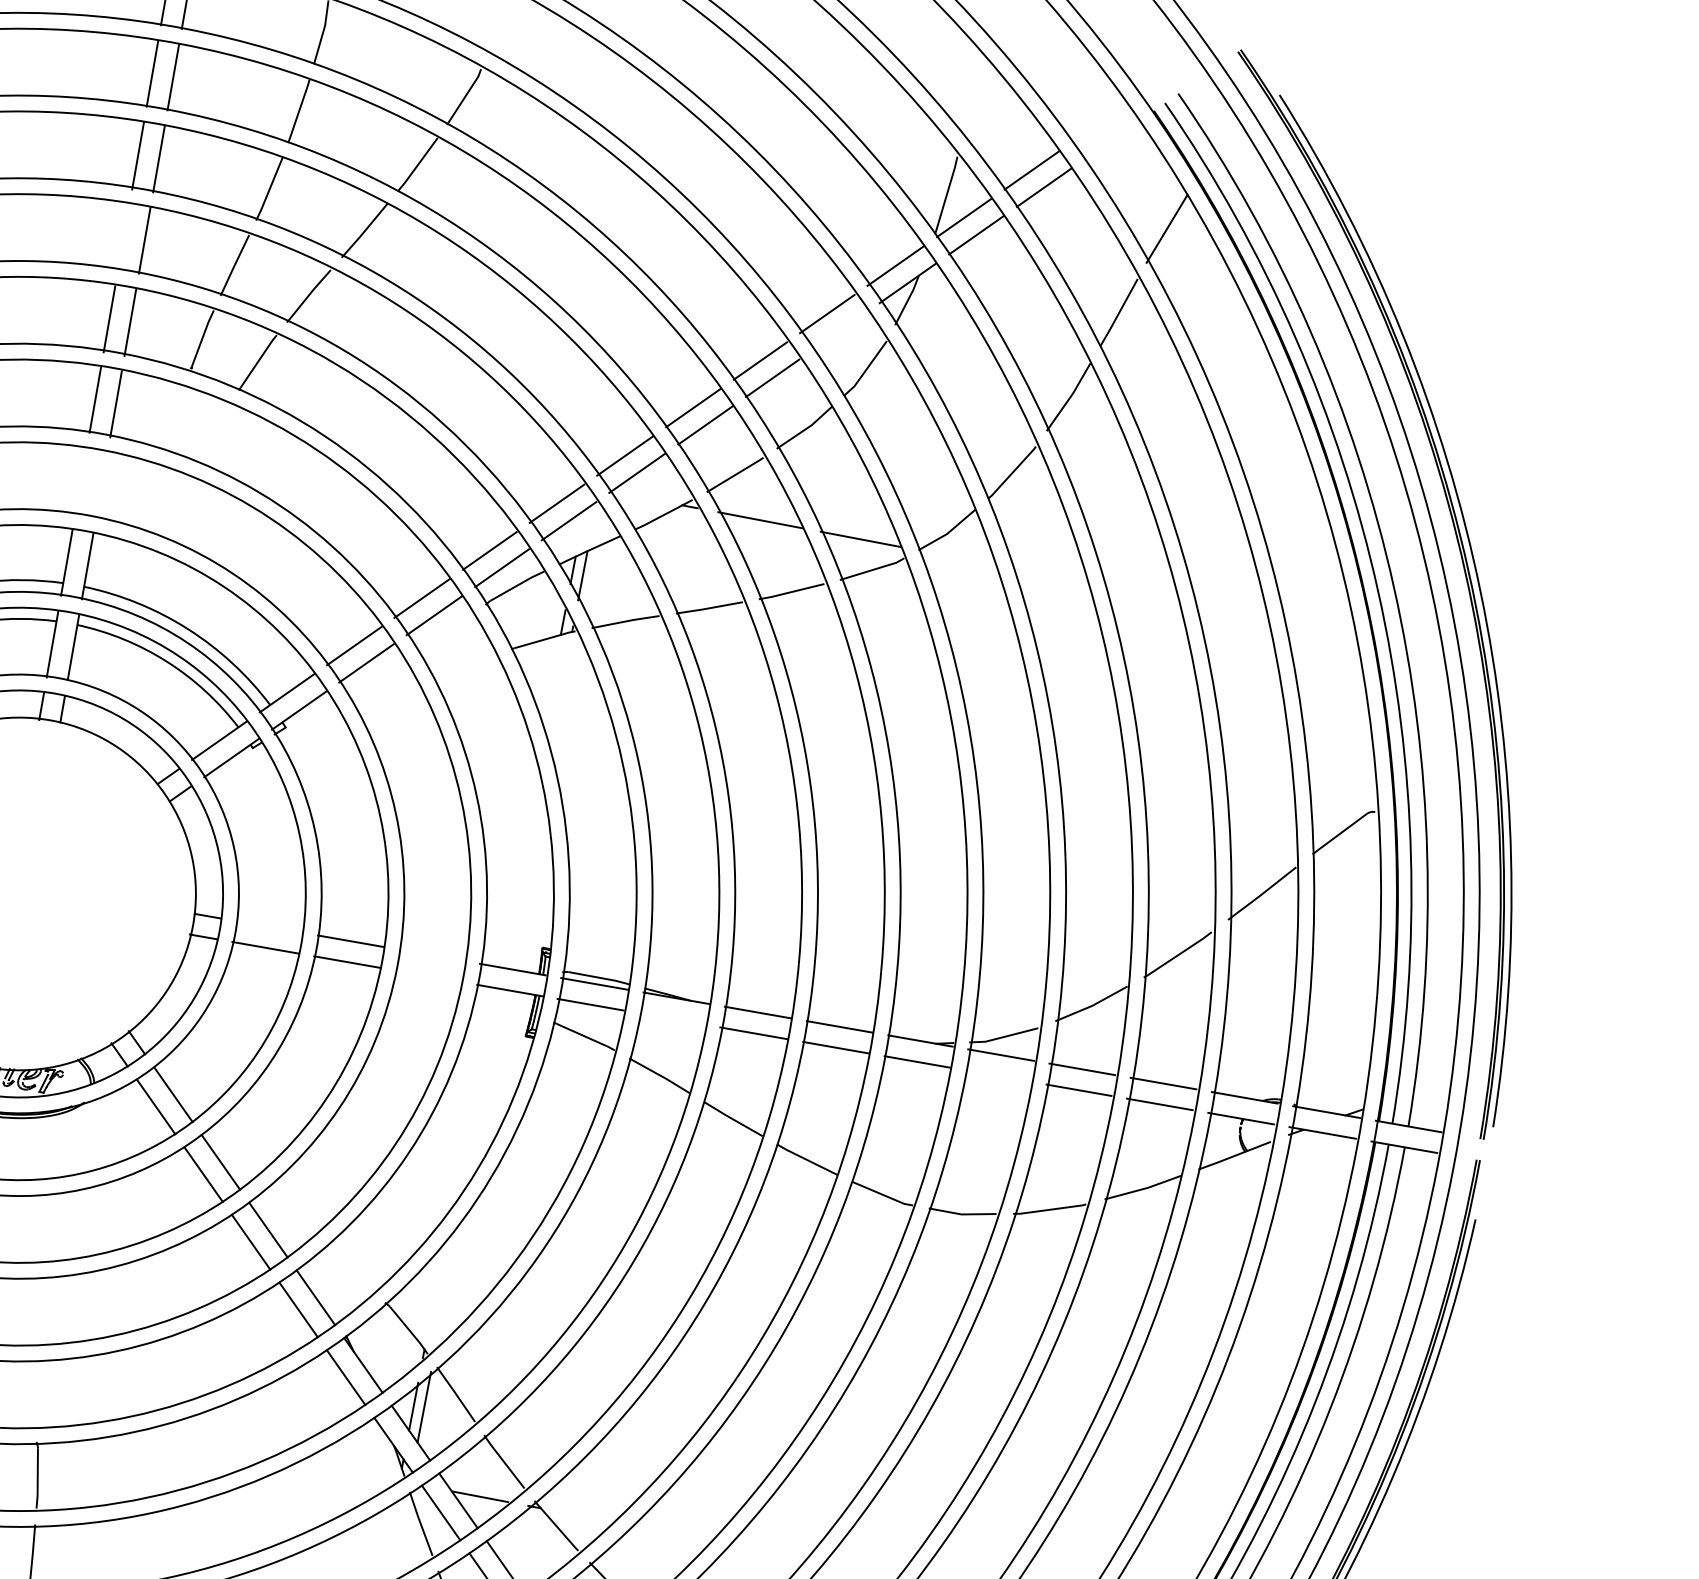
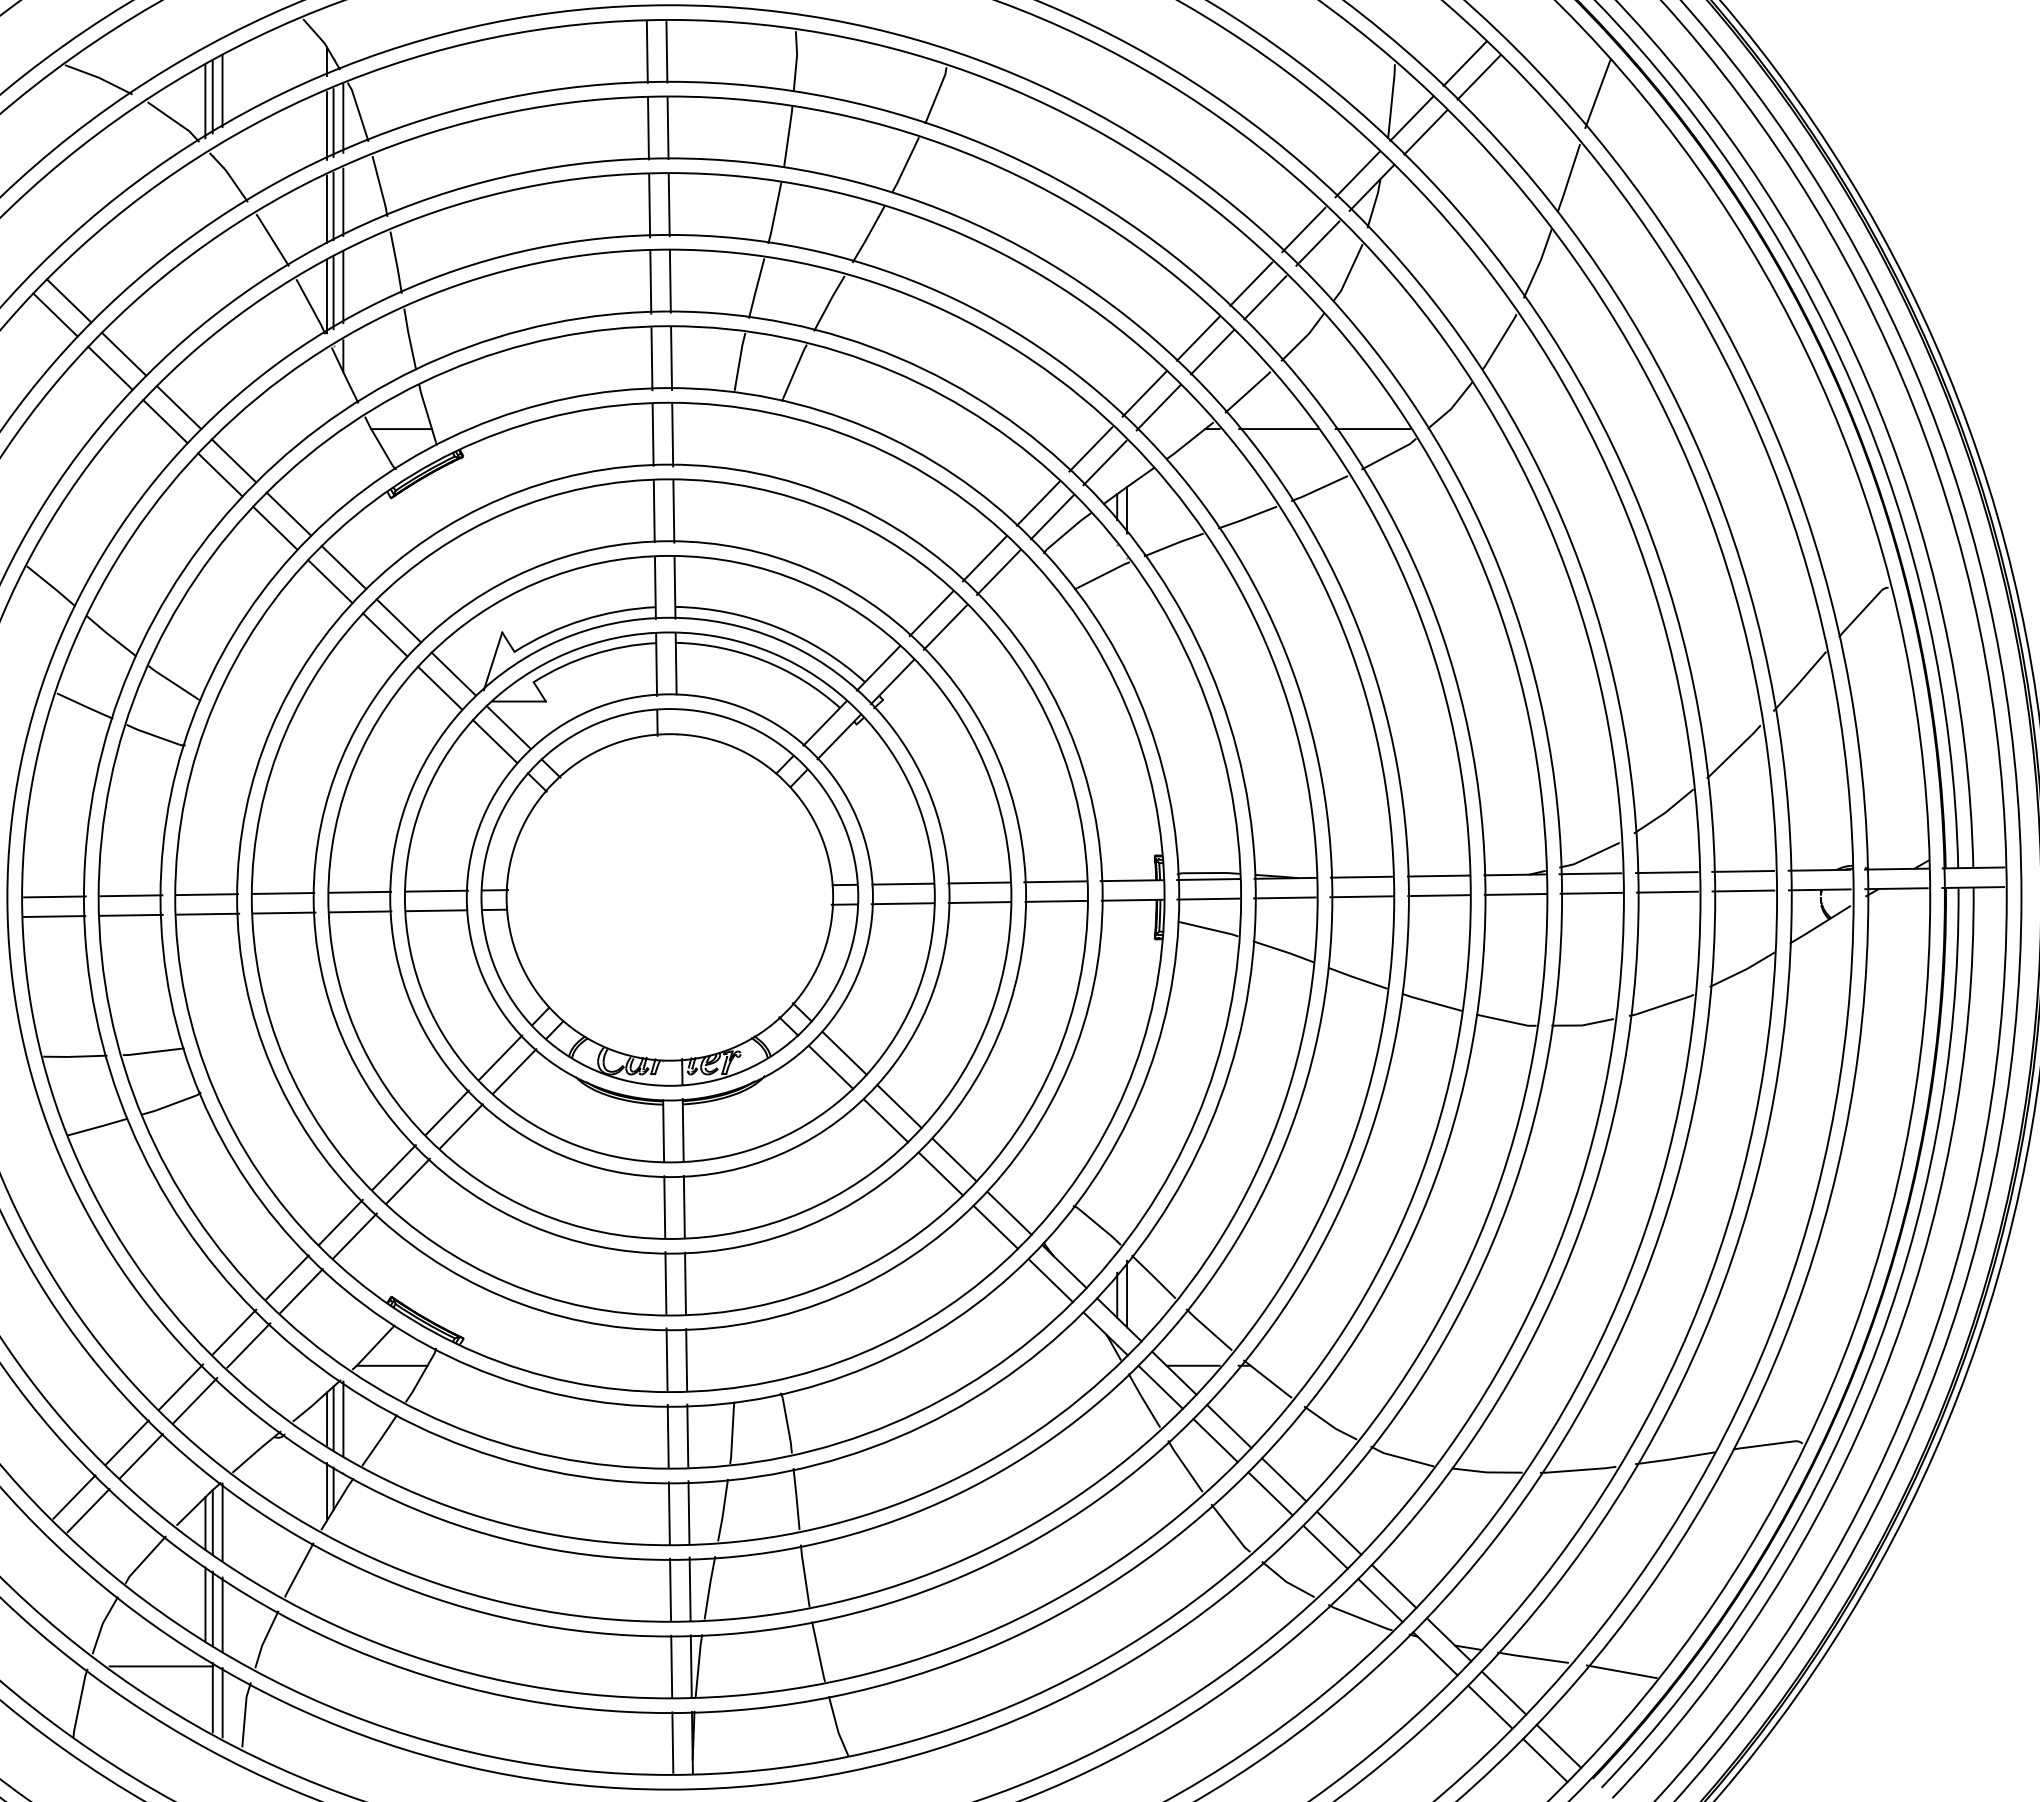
line: (123, 237) -> (650, 282), added
line: (839, 331) -> (1317, 243), added
line: (80, 481) -> (653, 511), added
line: (101, 485) -> (673, 511), added
line: (269, 926) -> (902, 883), added
line: (430, 954) -> (1054, 881), added
line: (429, 975) -> (1056, 900), added
line: (671, 1018) -> (1284, 897), added
line: (998, 1075) -> (1591, 892), added

